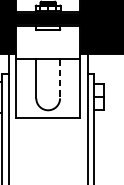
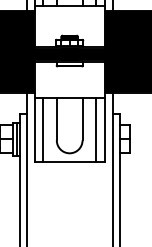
line: (60, 79) -> (82, 119), dashed -> solid
line: (23, 88) -> (43, 129), added
line: (72, 88) -> (95, 129), added

